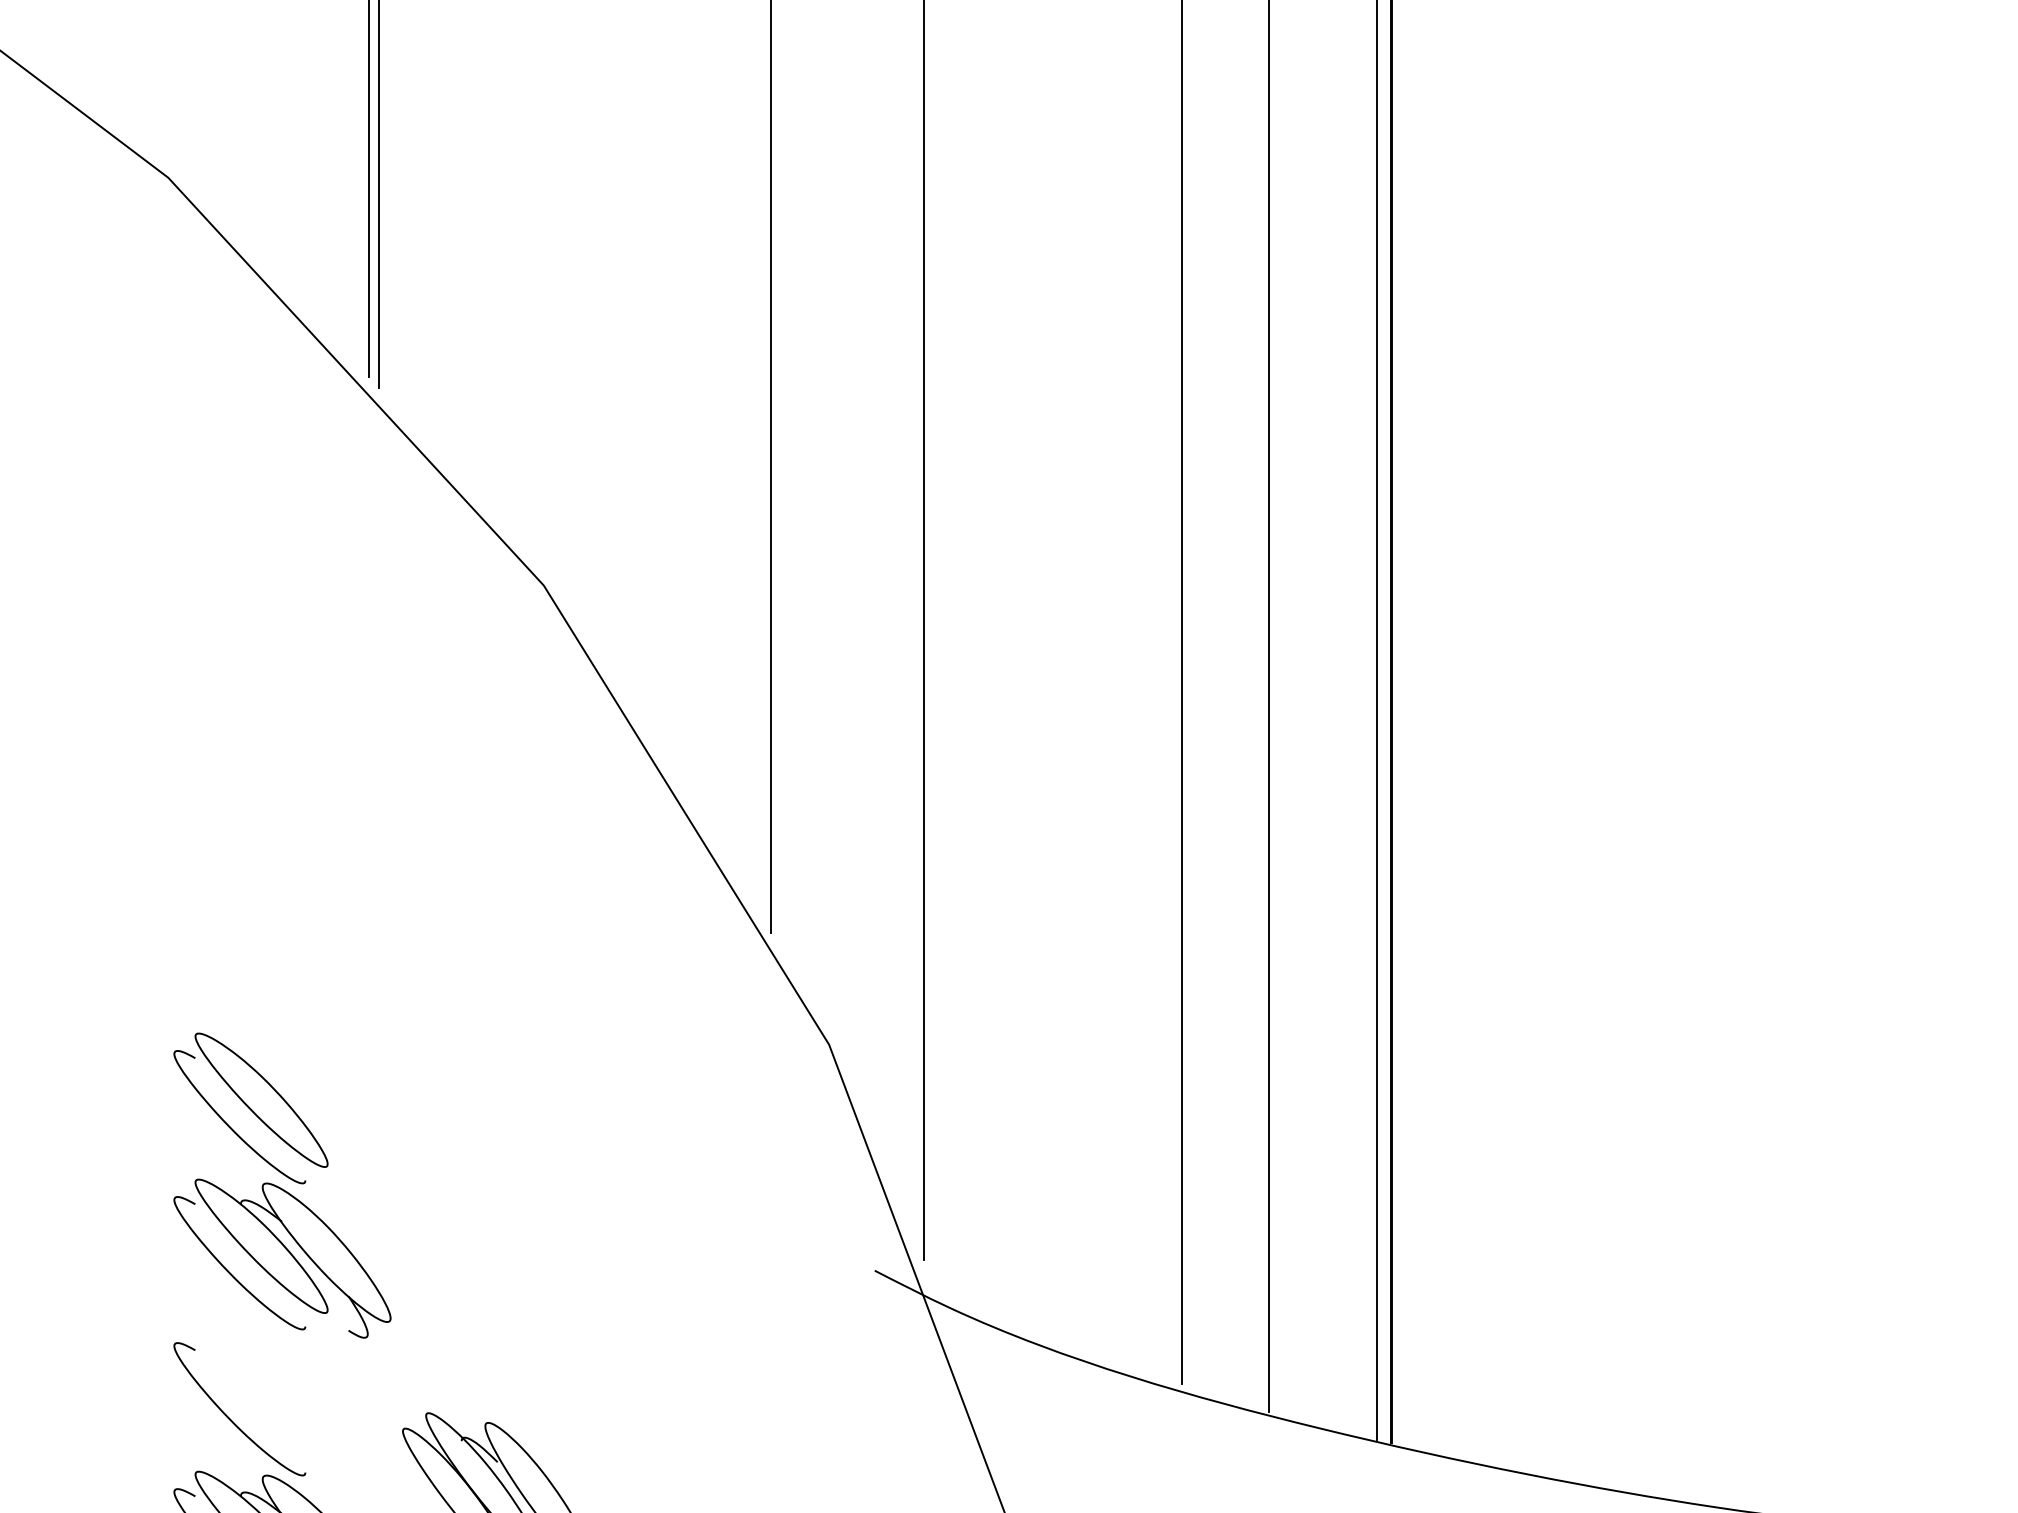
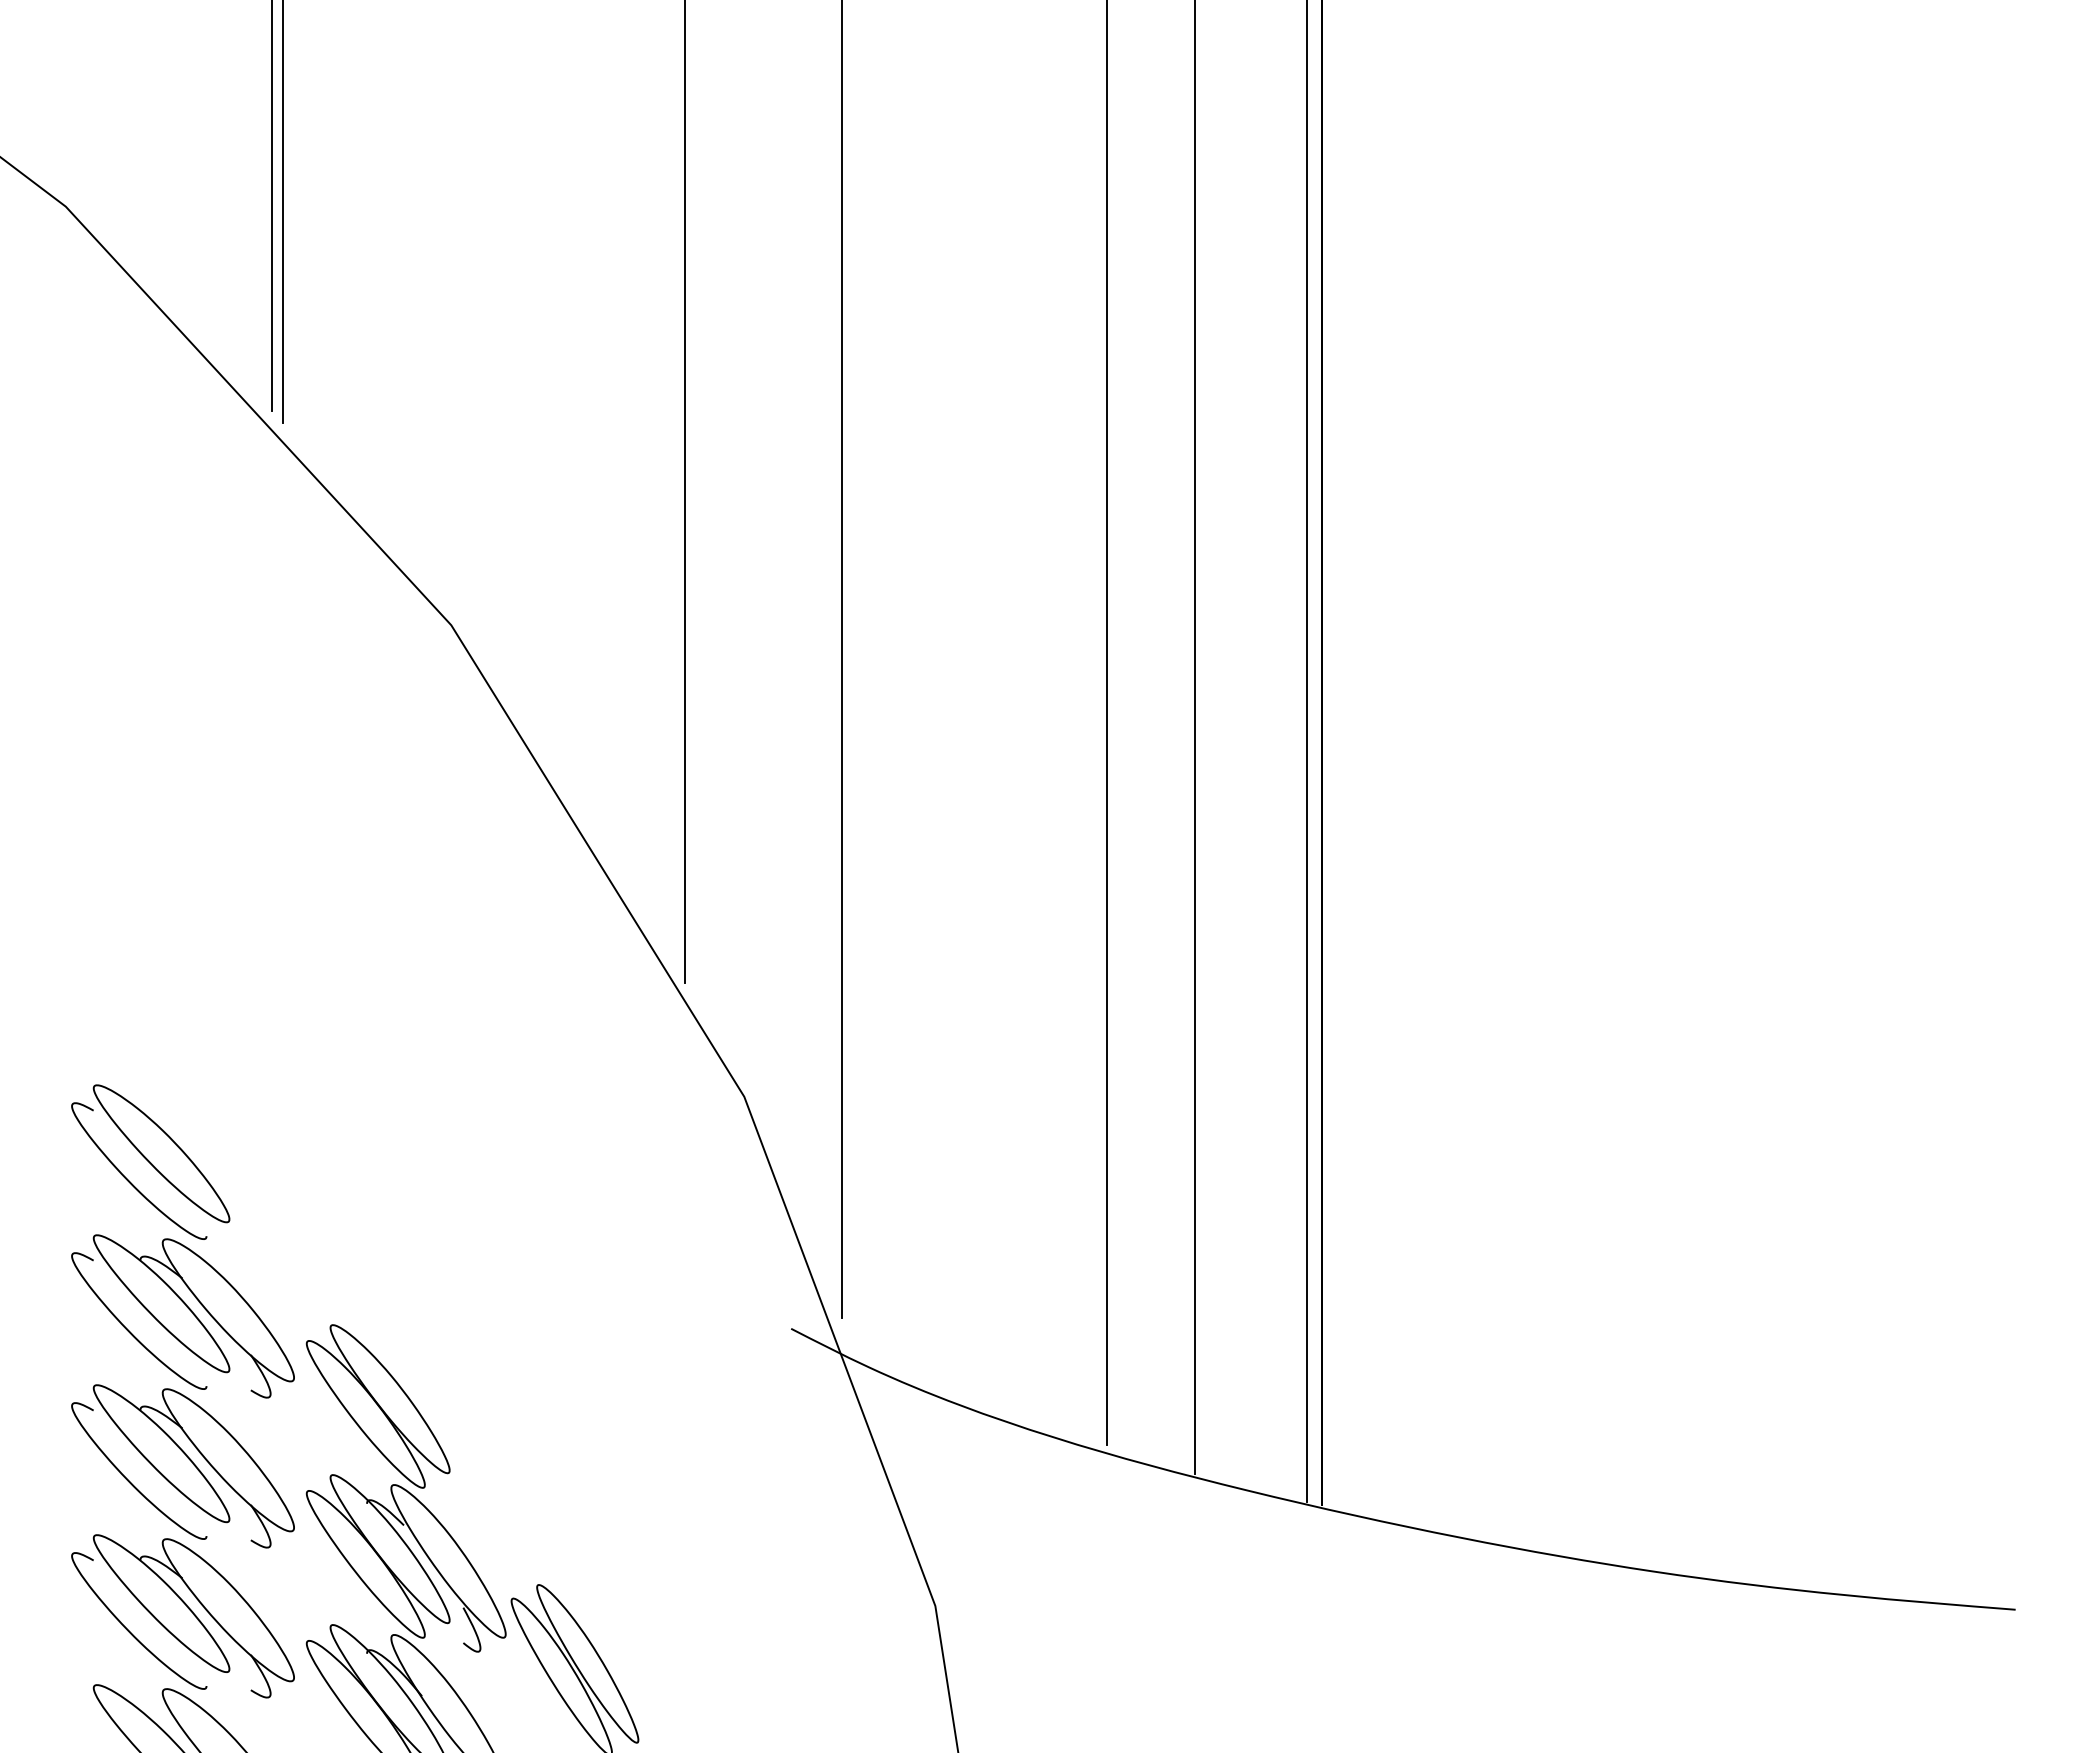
part: (471, 1346) -> (377, 1406), added
part: (292, 1404) -> (193, 1466), added

